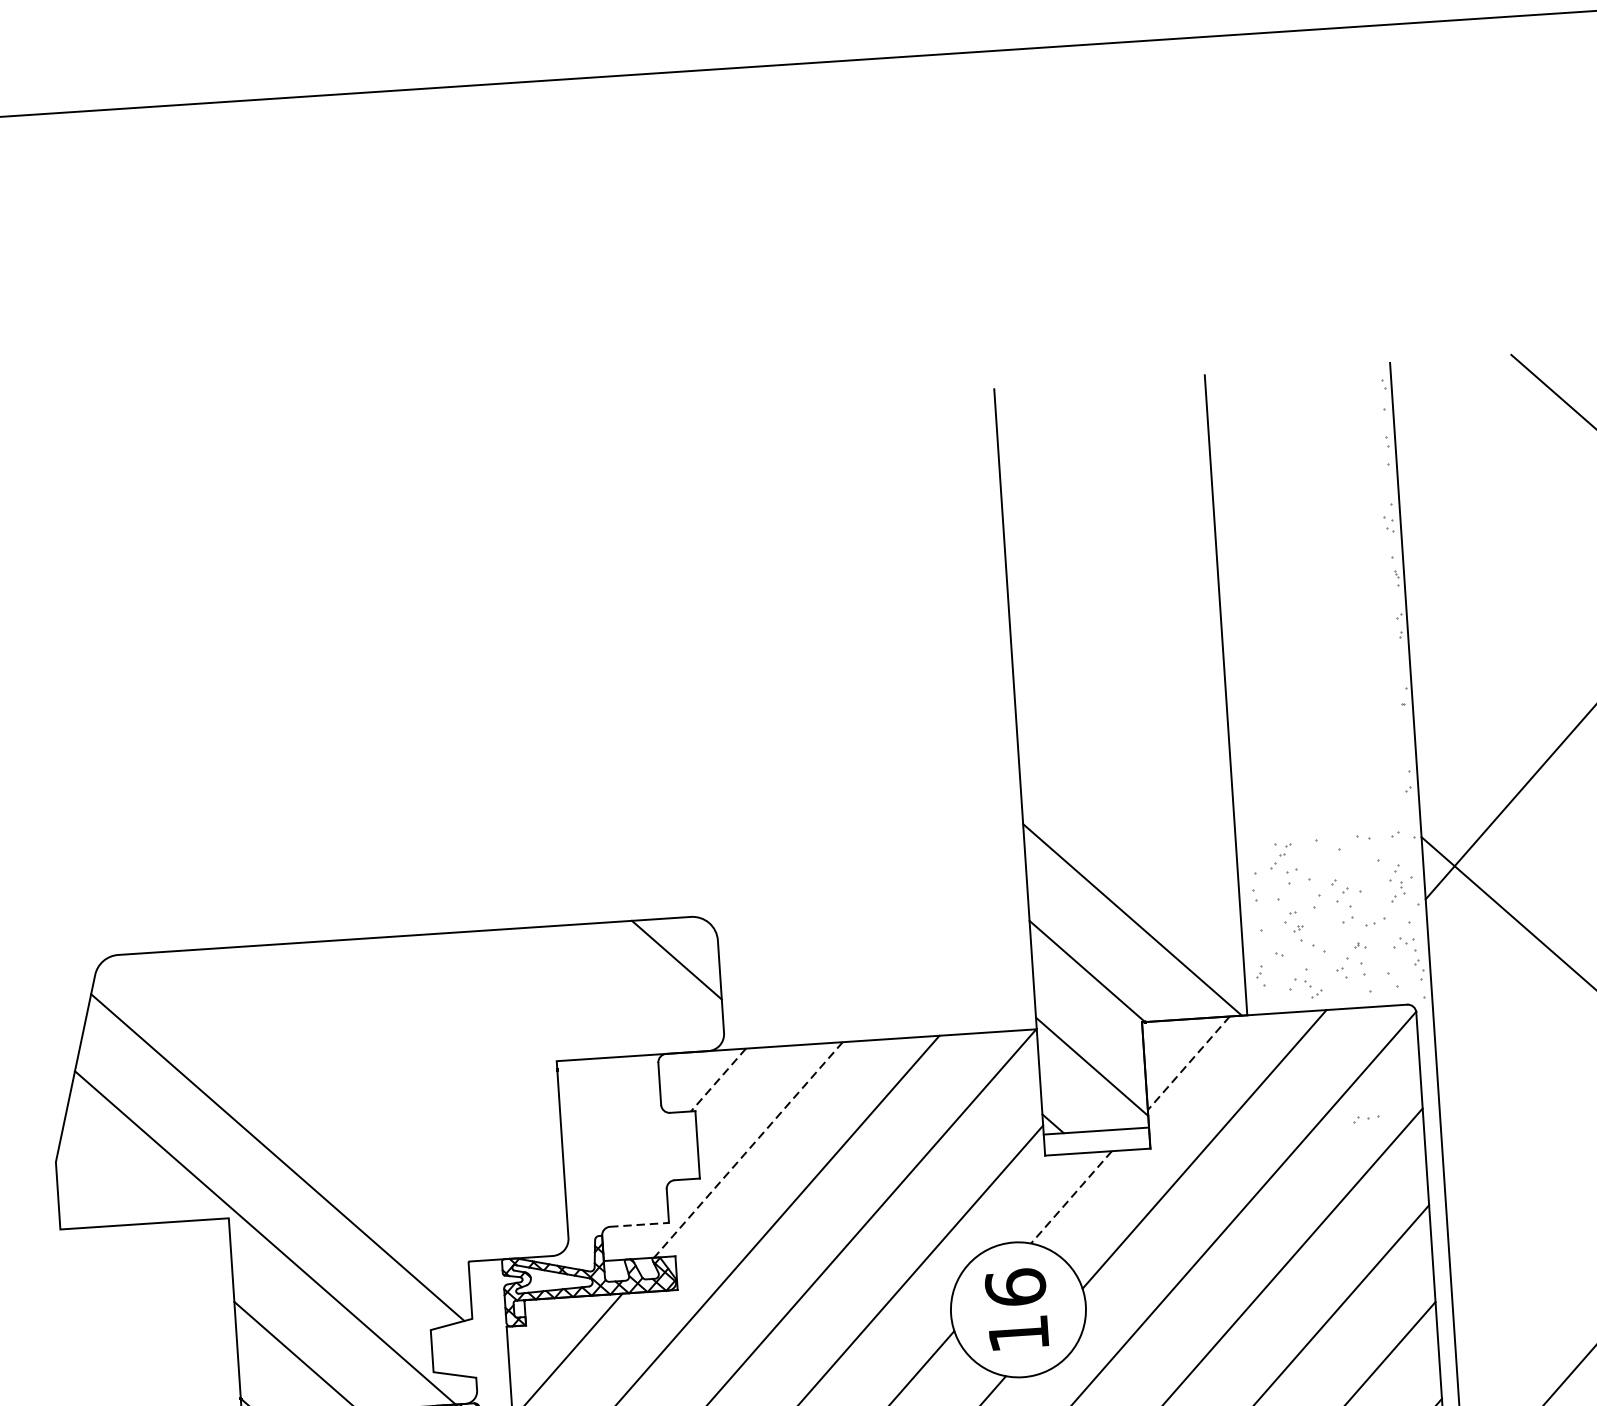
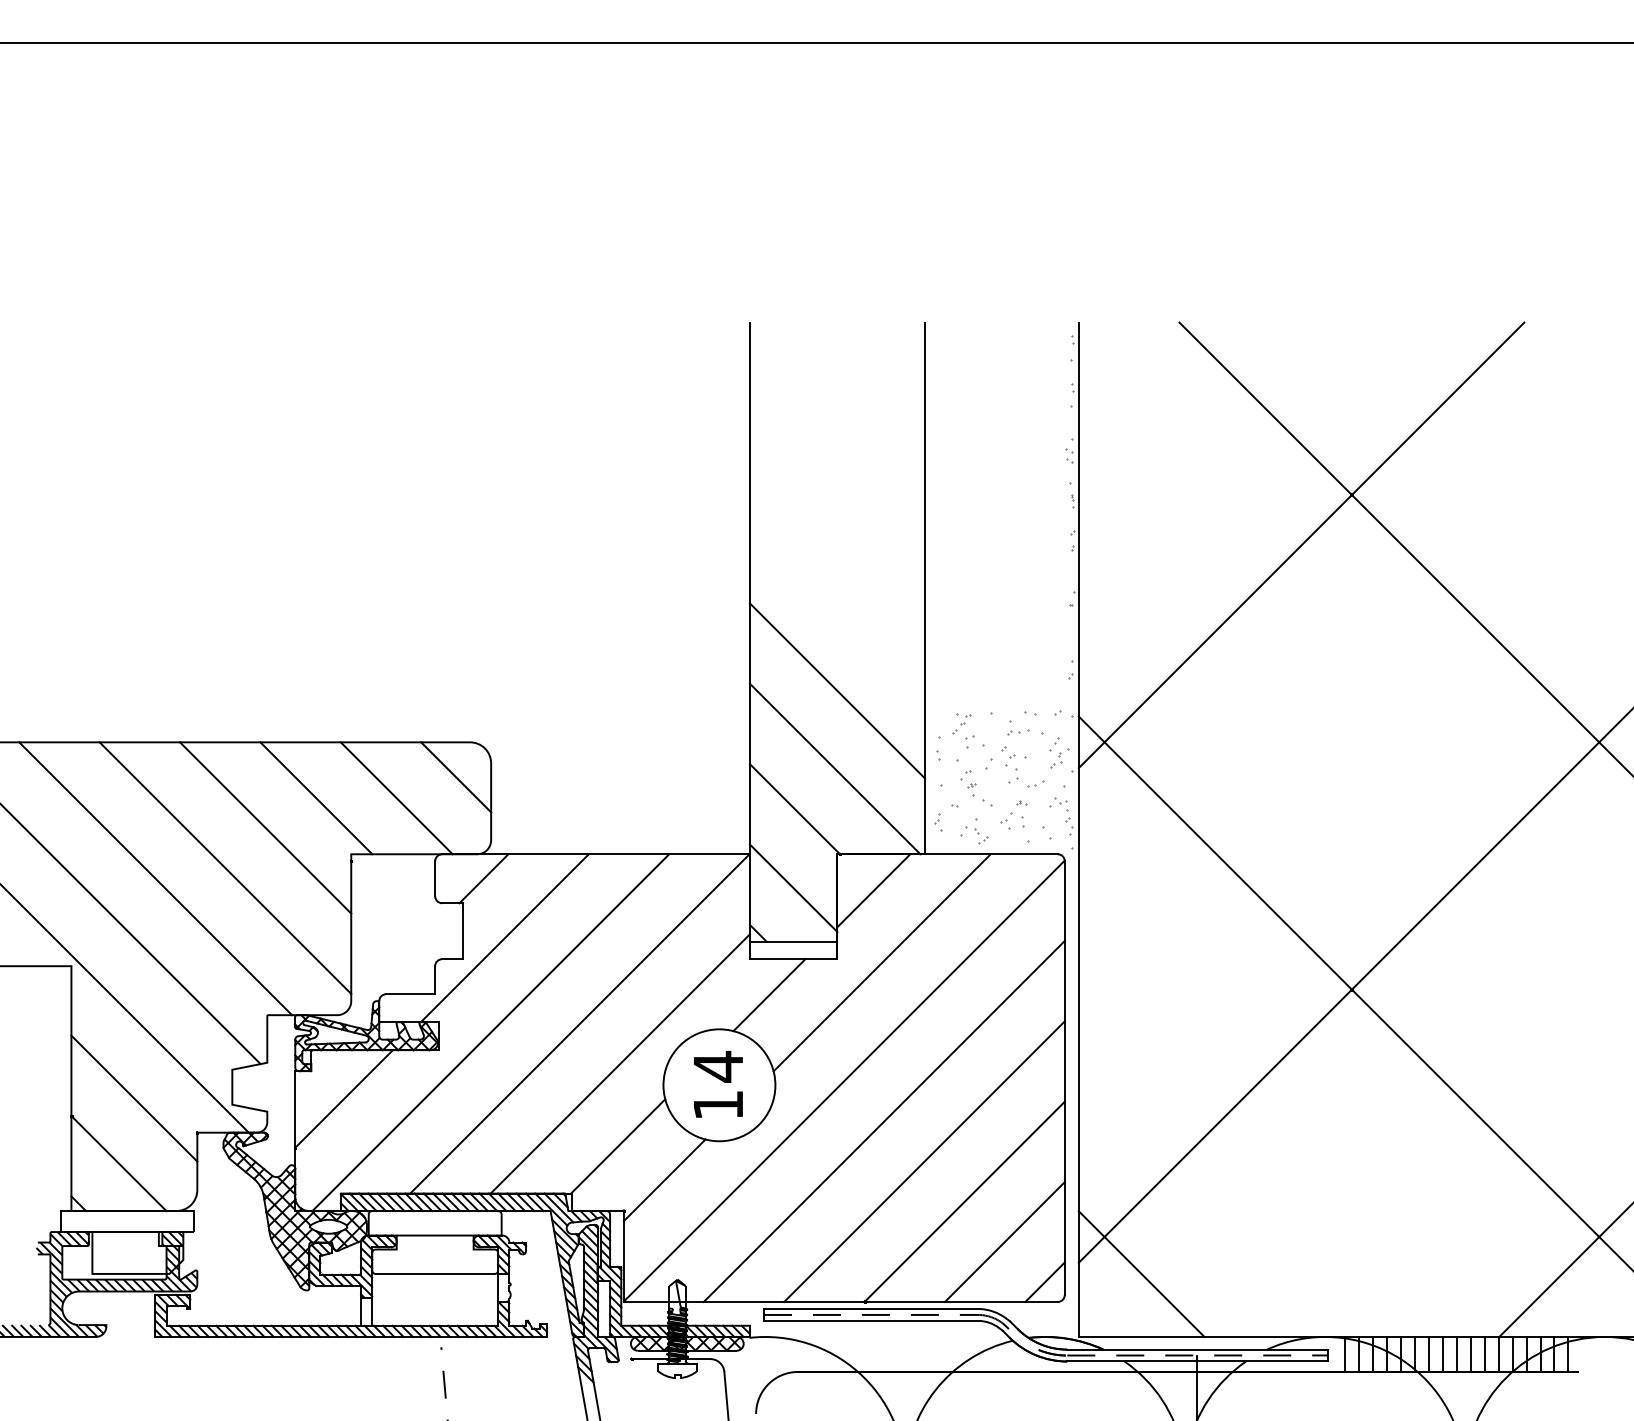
line: (1127, 825) -> (836, 690), added
line: (606, 990) -> (396, 798), added
line: (510, 996) -> (316, 798), added
line: (451, 1035) -> (265, 827), added
line: (1188, 1063) -> (873, 890), dashed -> solid
line: (717, 1079) -> (483, 878), dashed -> solid
line: (406, 1087) -> (225, 867), added
line: (323, 1105) -> (155, 878), added
part: (1367, 1118) -> (1018, 732), moved
line: (747, 1150) -> (504, 938), dashed -> solid
line: (1071, 1197) -> (769, 995), dashed -> solid
line: (640, 1225) -> (411, 994), dashed -> solid
text: (1015, 1287) -> (718, 1066), 16 -> 14

